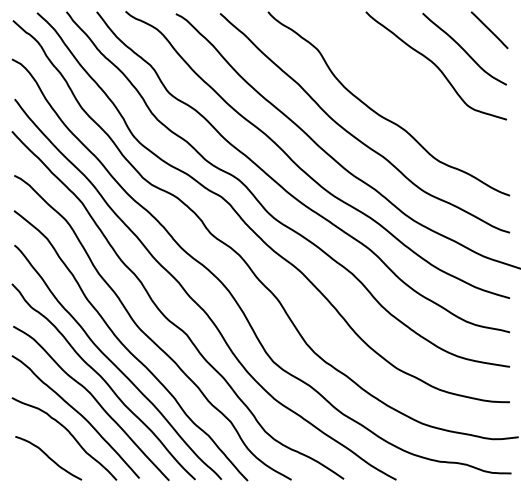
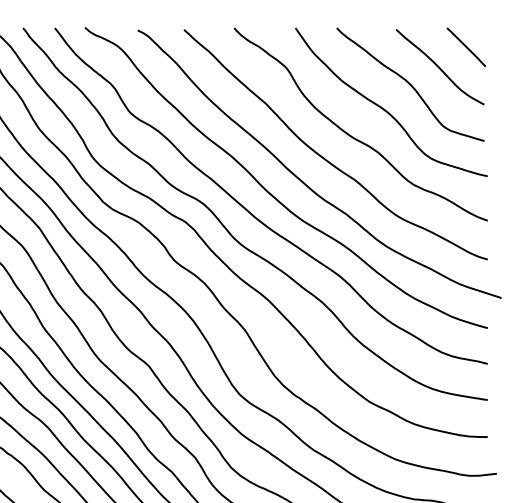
curve: (411, 88) -> (384, 108), added

